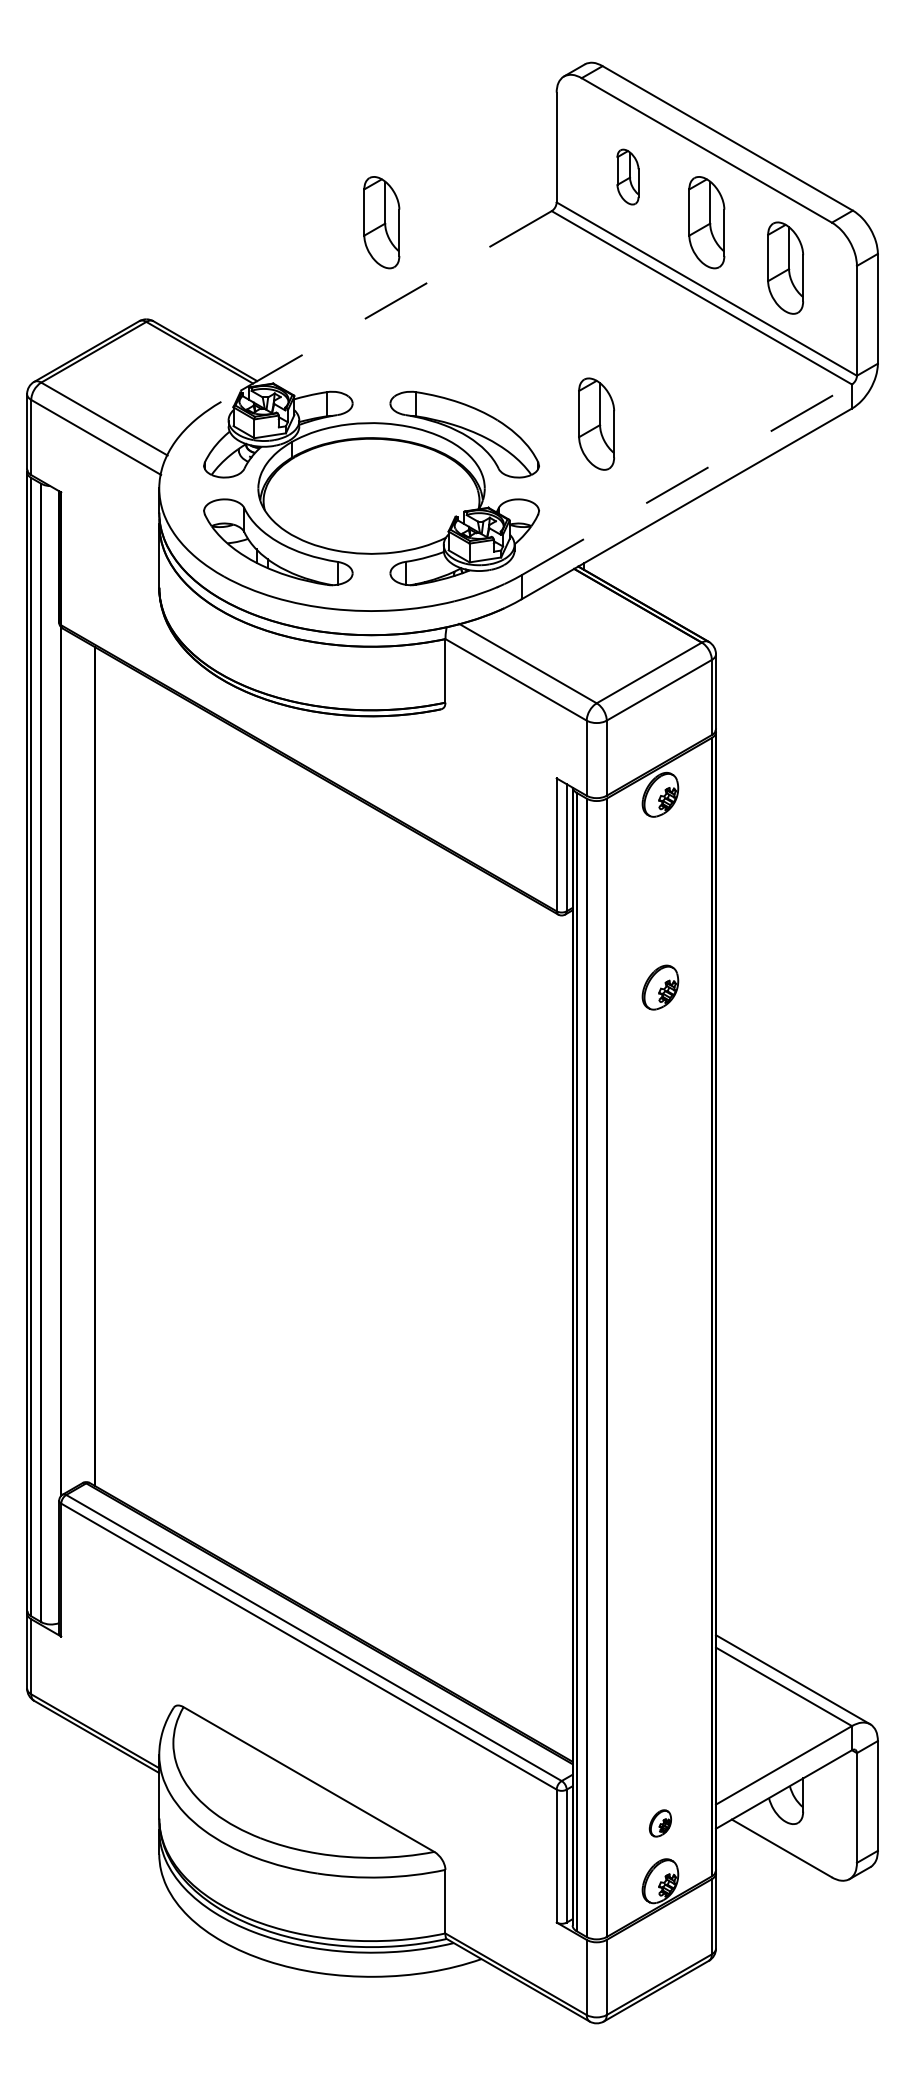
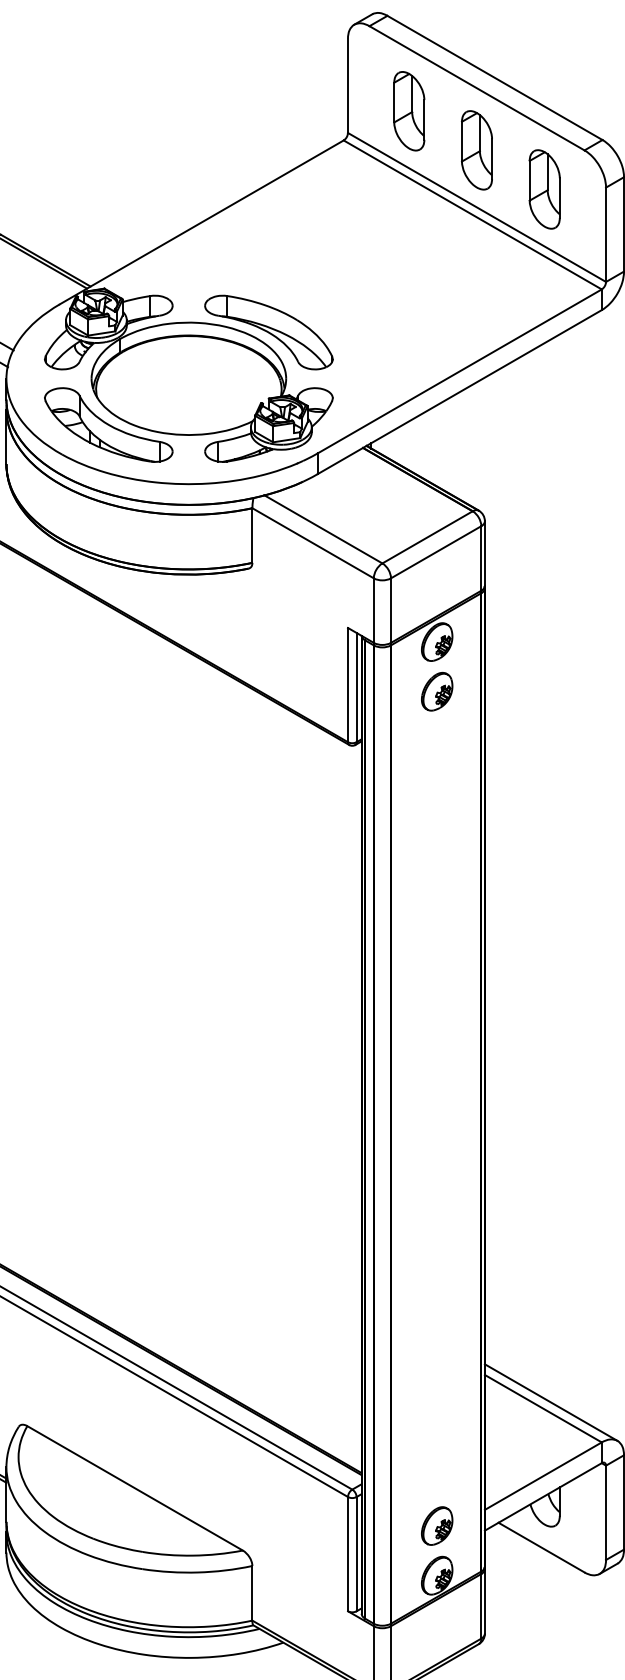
part: (627, 176) -> (408, 110), size x1.67
part: (381, 222) -> (197, 150), removed
line: (386, 306) -> (201, 222), dashed -> solid
part: (596, 423) -> (382, 322), removed
line: (686, 479) -> (459, 371), dashed -> solid
part: (660, 987) -> (437, 691), moved
part: (660, 1823) -> (437, 1526), size x1.67

